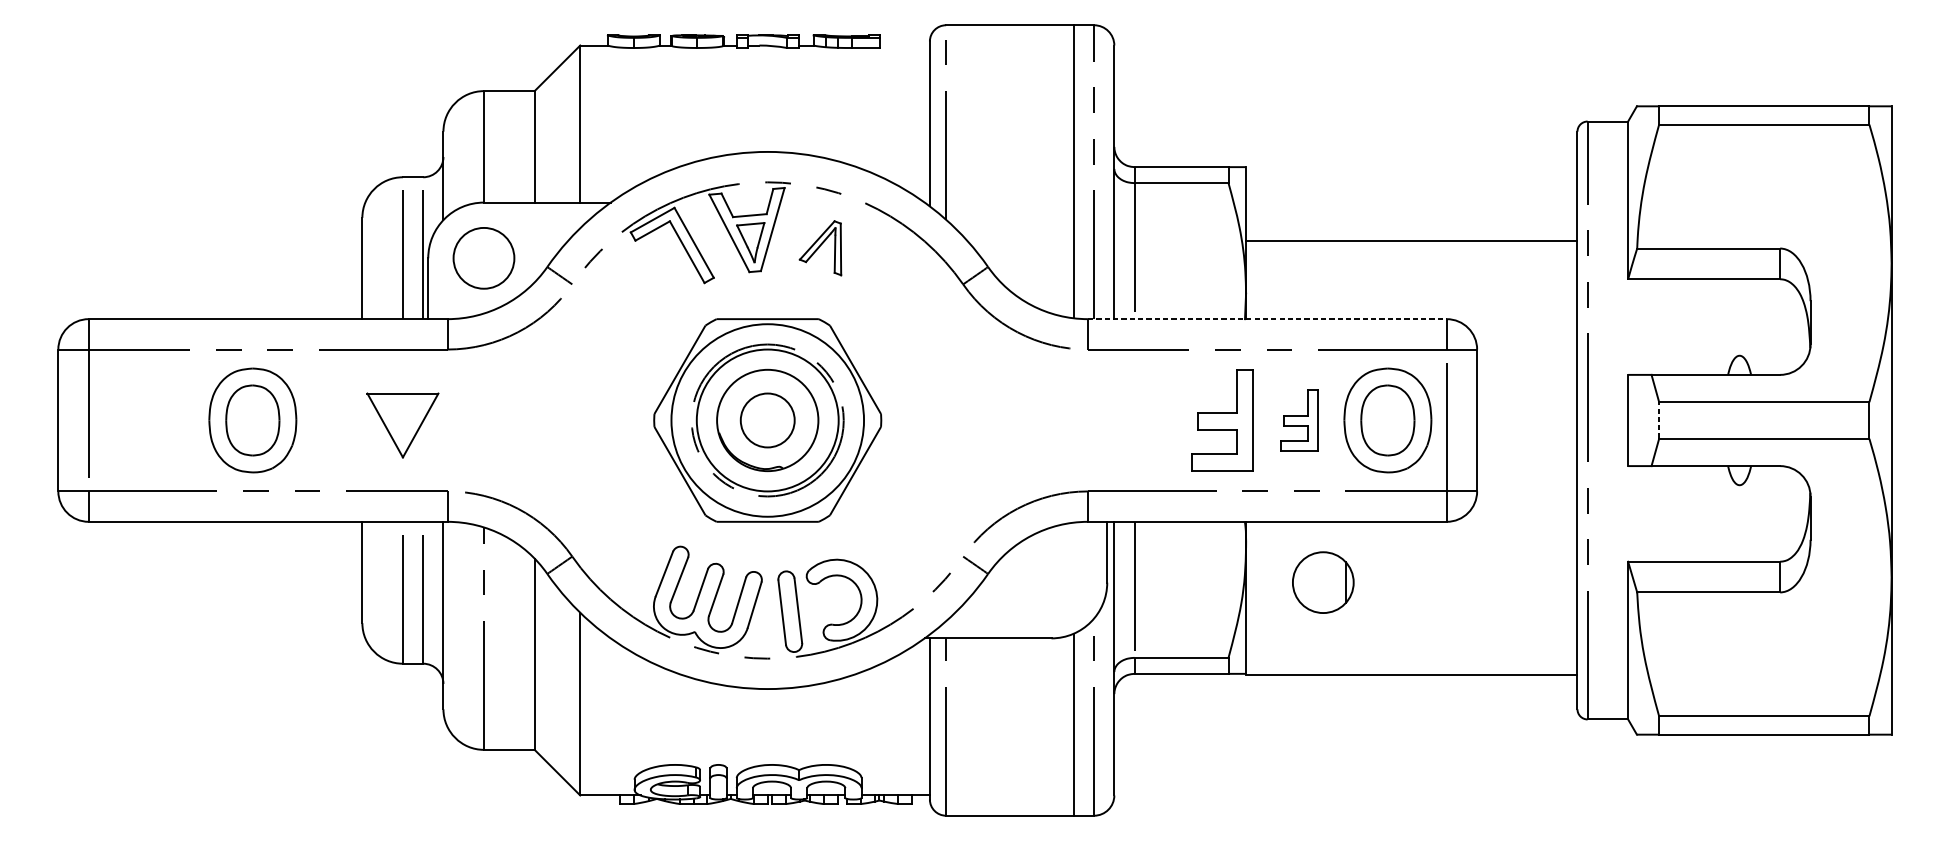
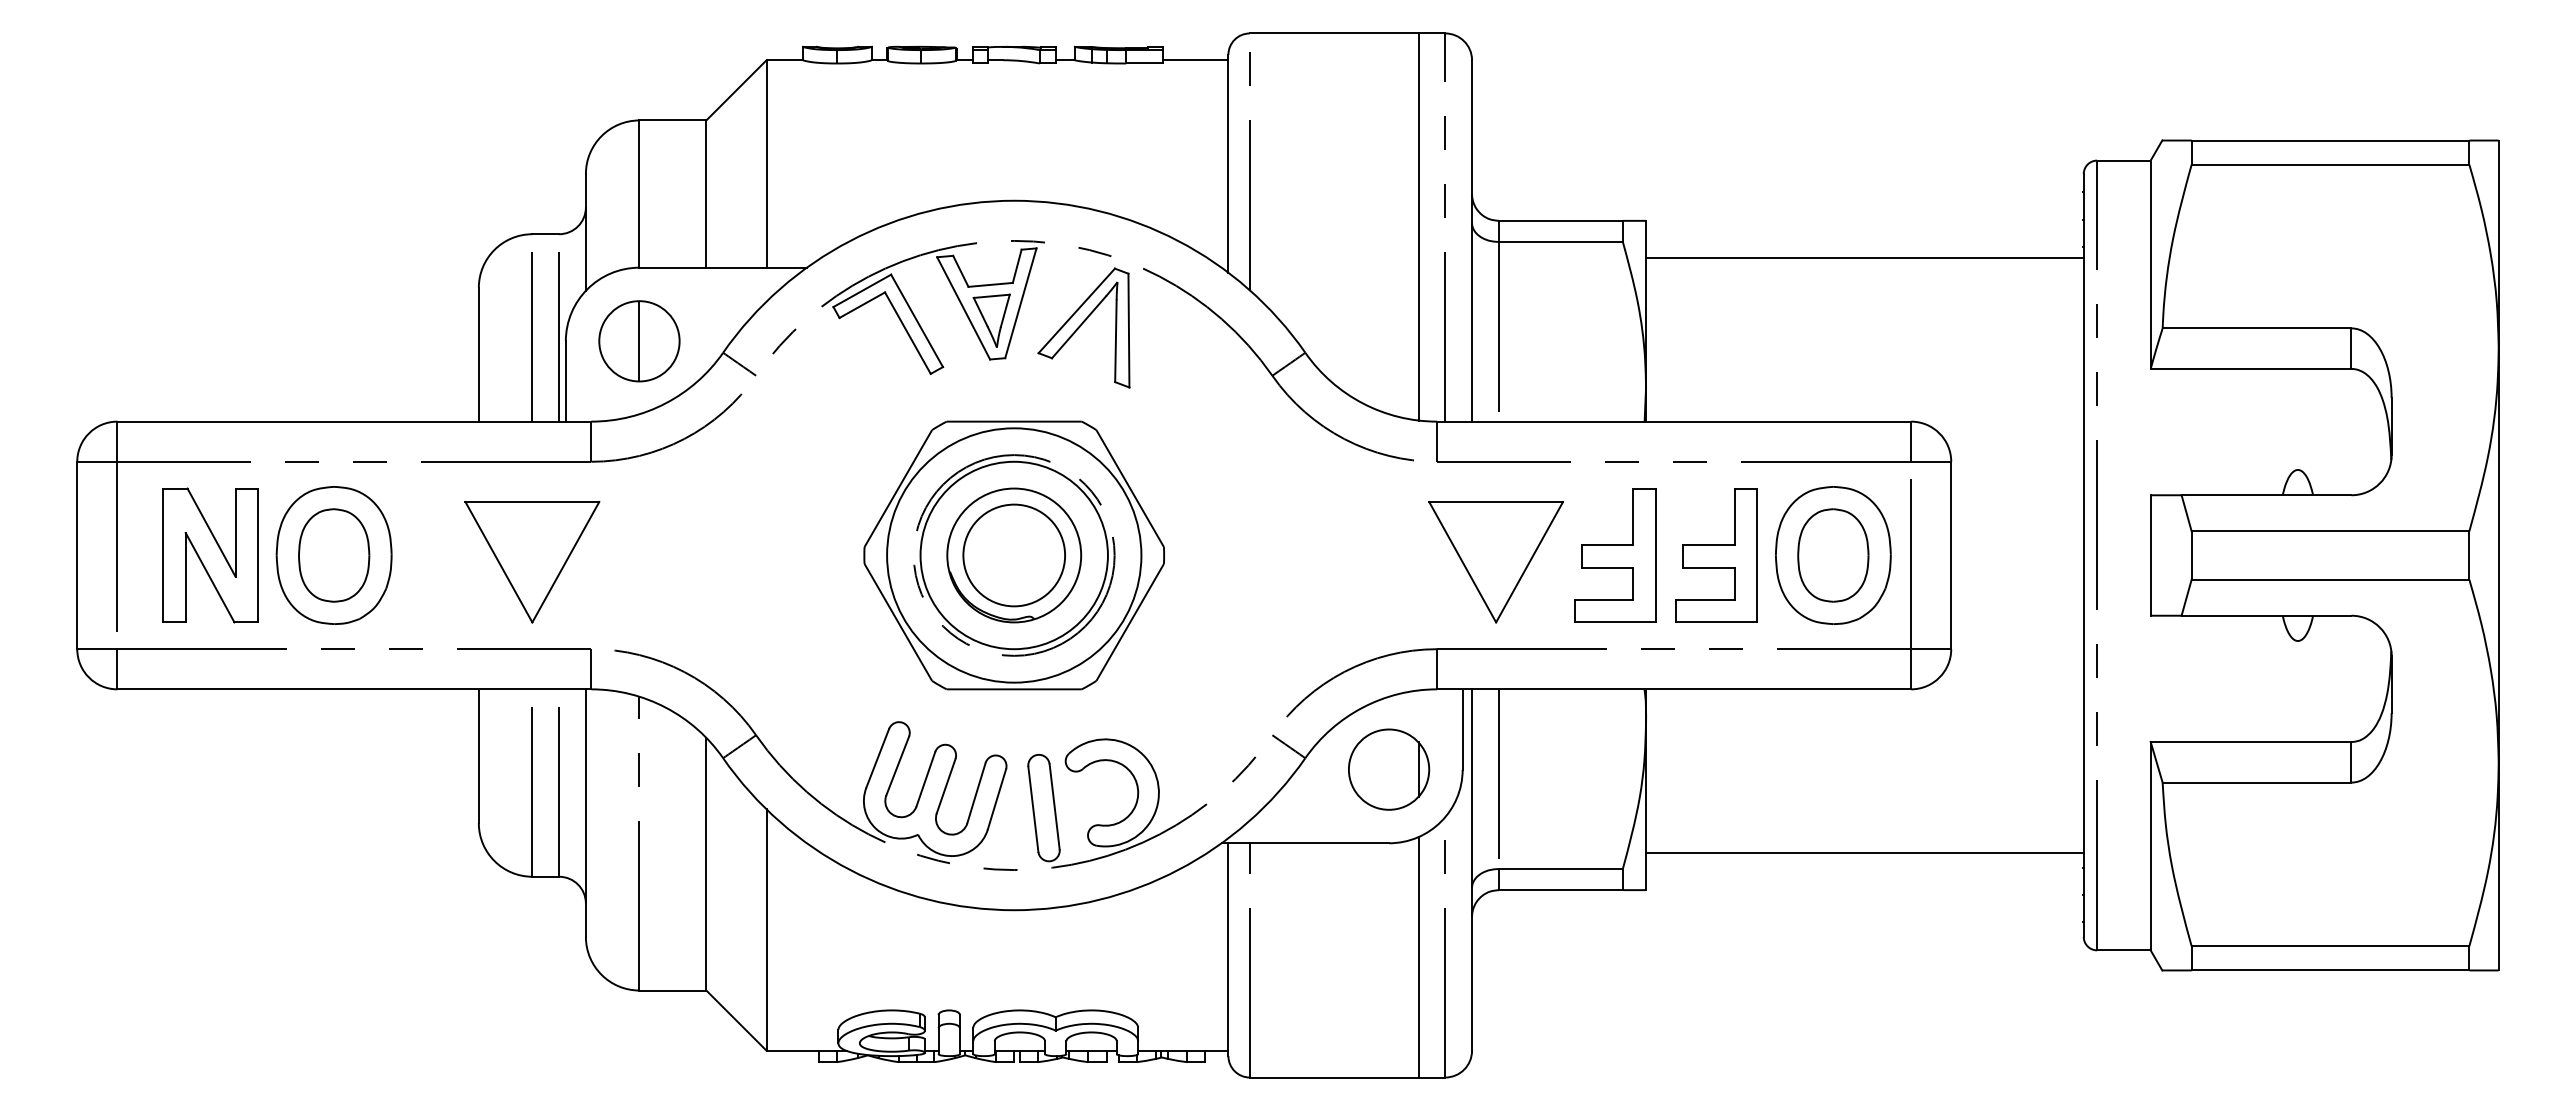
line: (904, 45) -> (1195, 60), added
line: (1411, 241) -> (1864, 258), moved
part: (820, 247) -> (1083, 327), size x1.67
line: (484, 258) -> (639, 341), added
line: (1267, 319) -> (1674, 421), dashed -> solid
part: (159, 420) -> (210, 555), added
circle: (767, 420) -> (1014, 555), size x1.43
part: (1299, 420) -> (1716, 555), size x1.67
line: (1659, 420) -> (2191, 555), dashed -> solid
part: (403, 425) -> (532, 561), size x1.43
part: (1132, 425) -> (1496, 561), added
part: (1323, 582) -> (1389, 769), moved
line: (1411, 674) -> (1864, 852), moved

